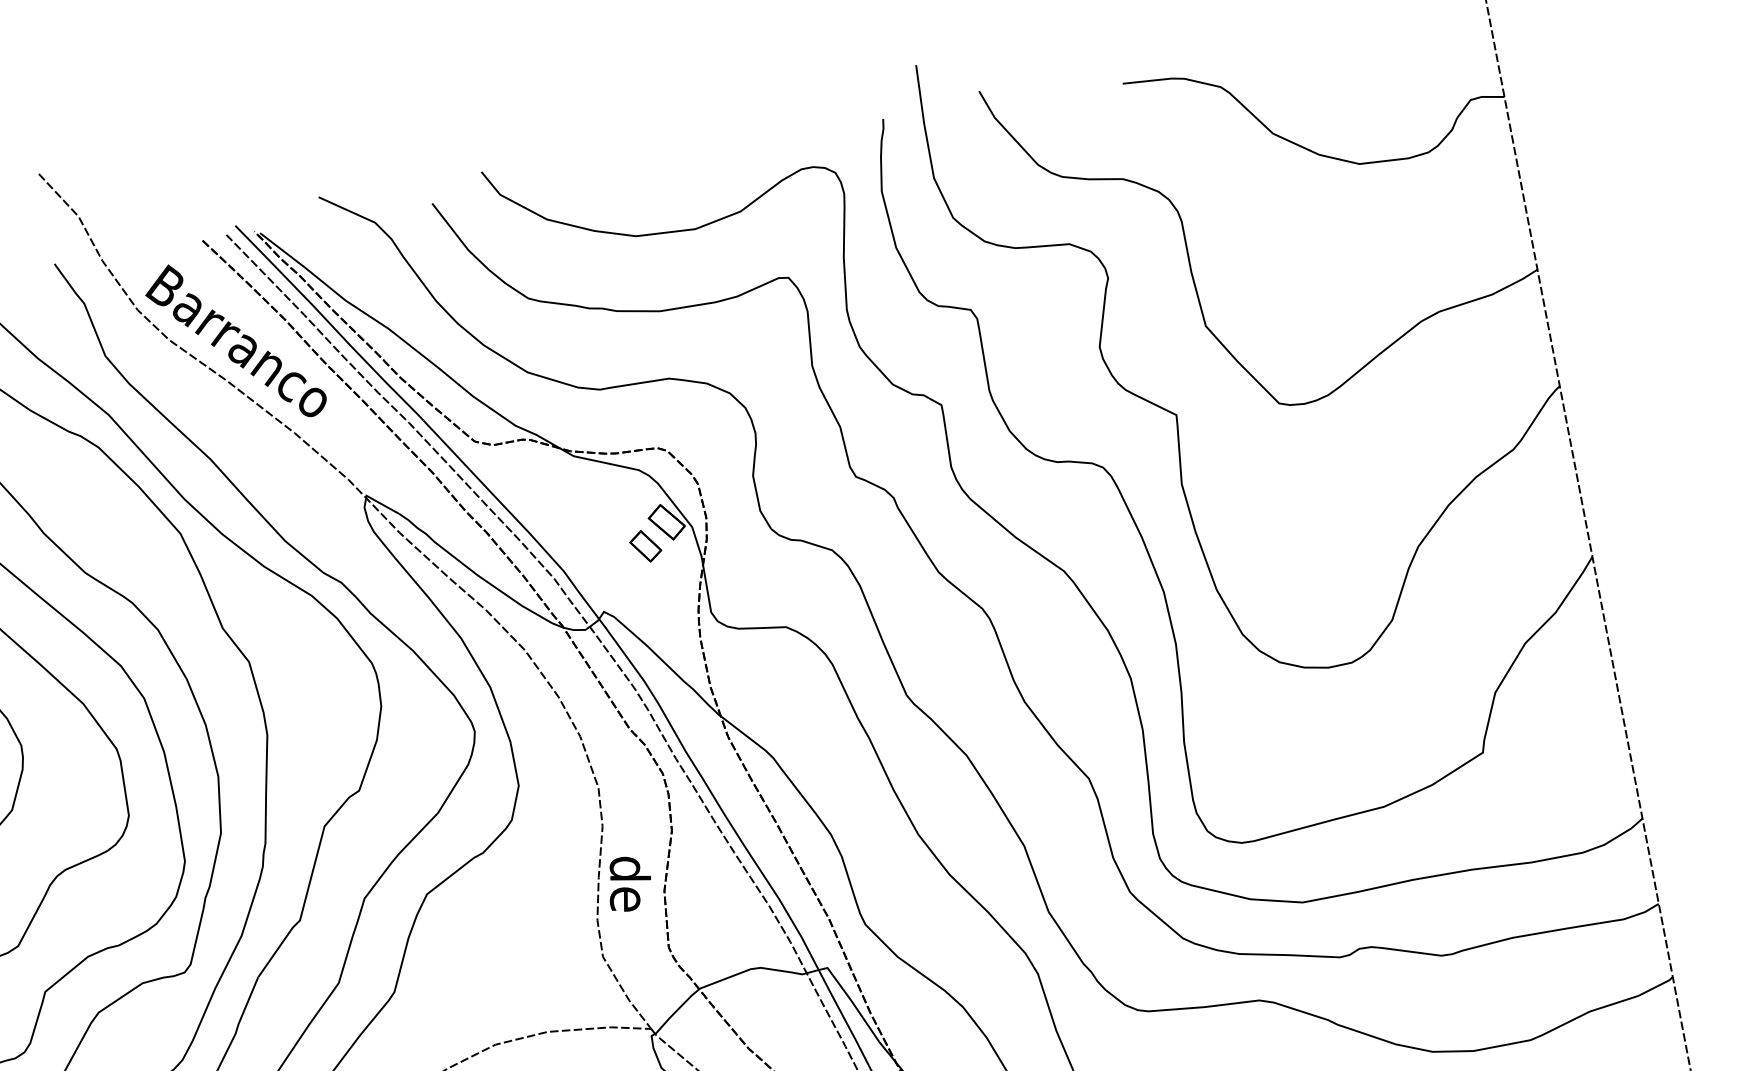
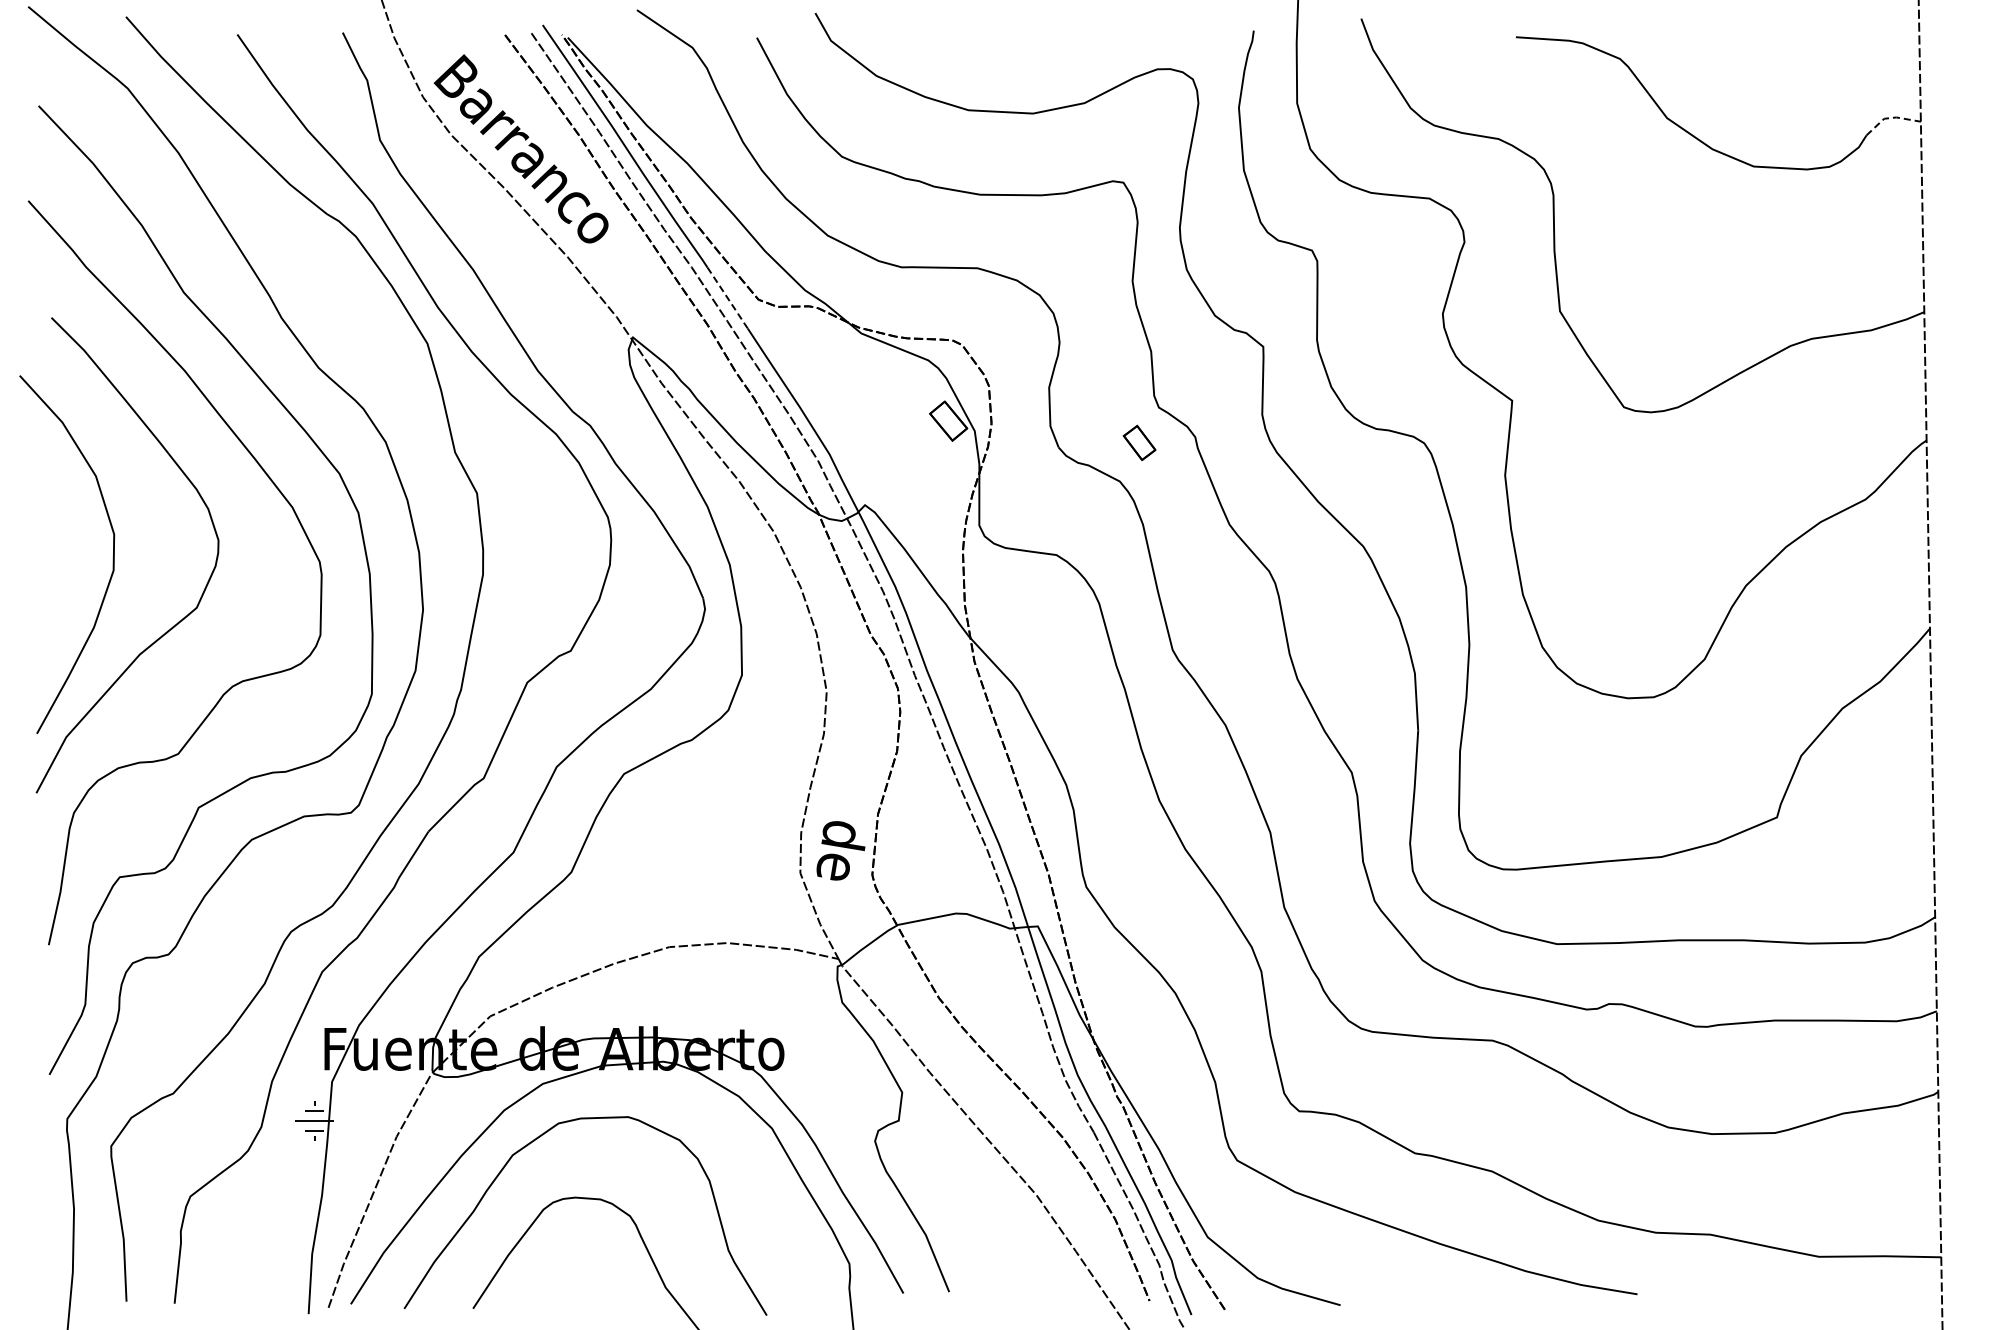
line: (1476, 98) -> (1890, 118), solid -> dashed
line: (447, 446) -> (728, 299), solid -> dashed
part: (645, 545) -> (1139, 442), moved
text: (628, 883) -> (840, 850), moved

